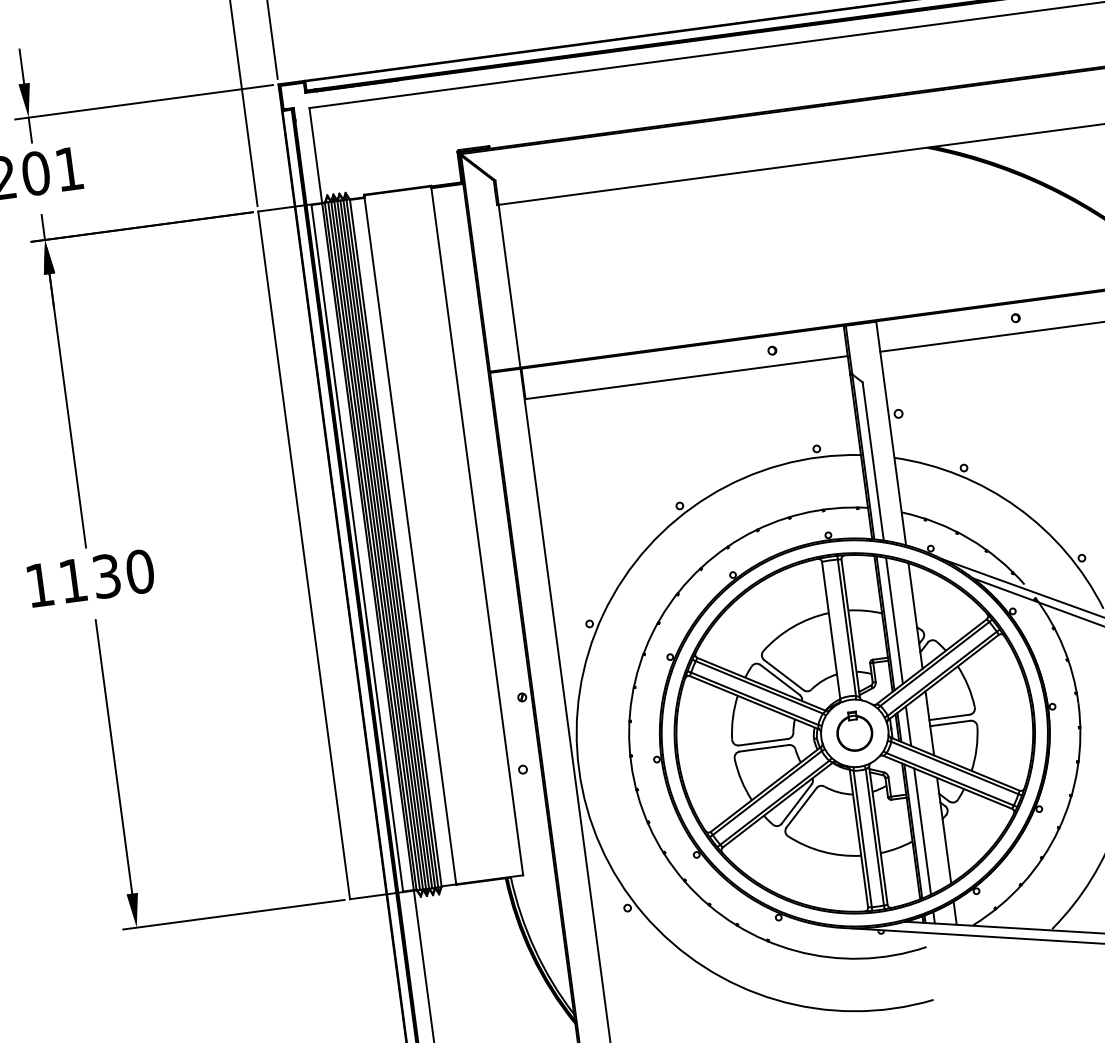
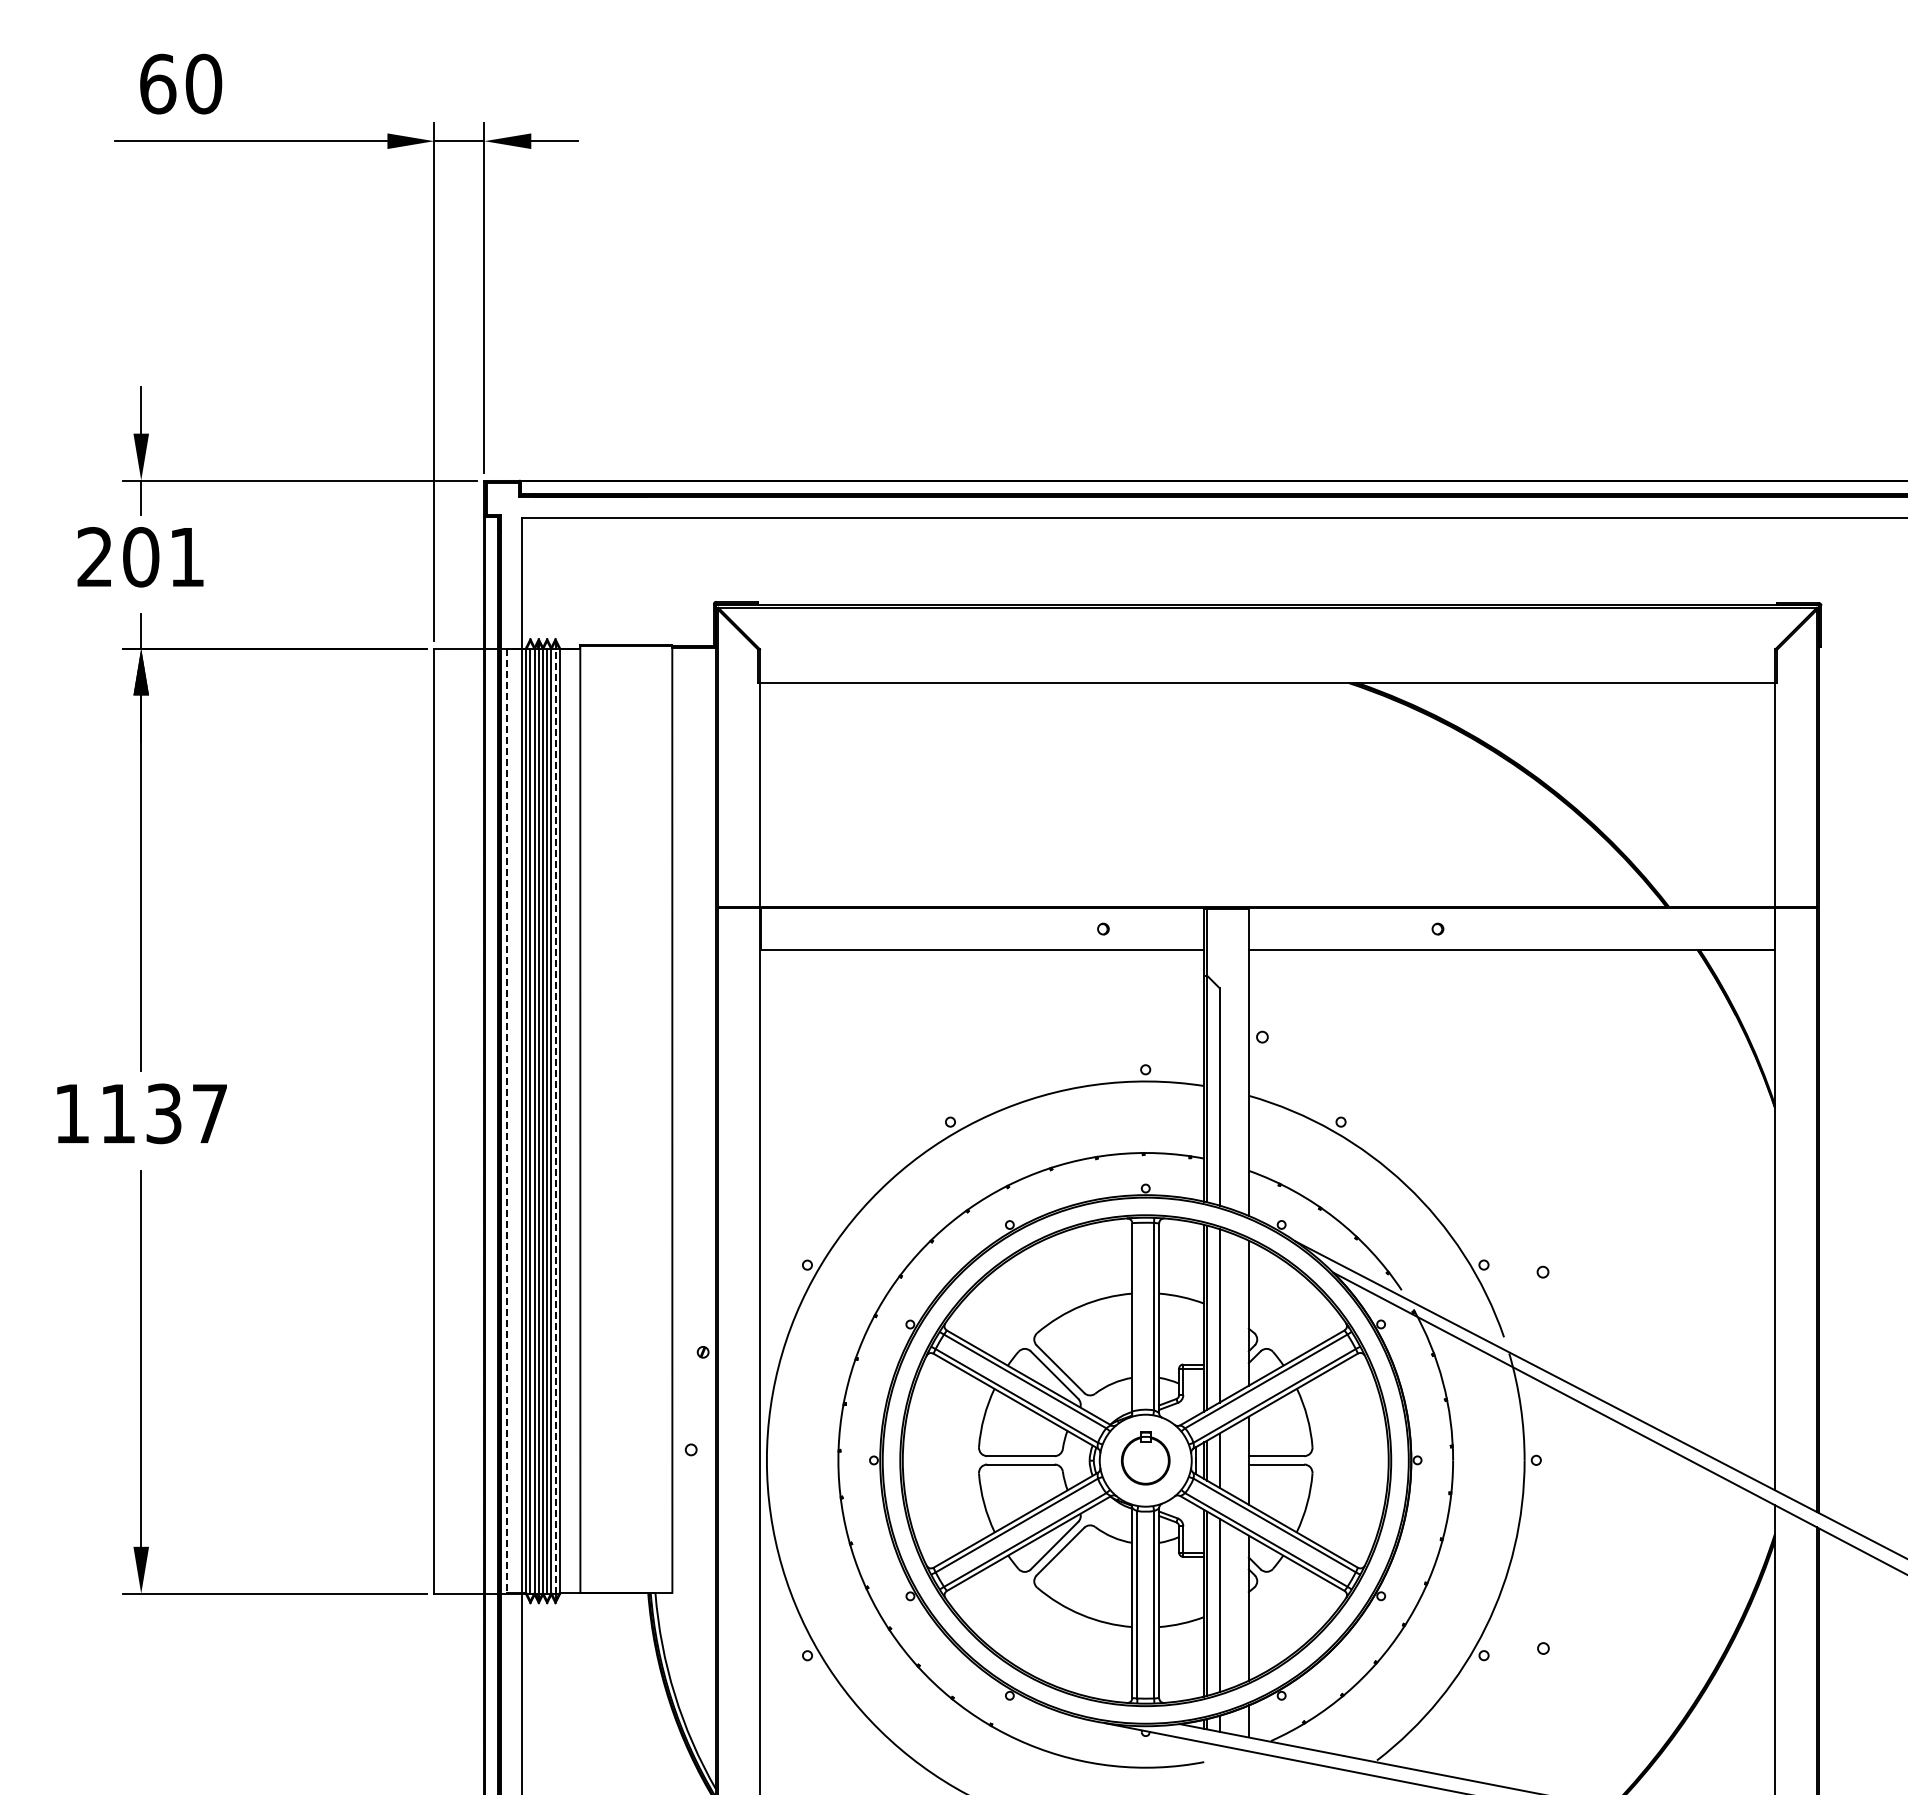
line: (392, 543) -> (555, 1121), solid -> dashed
line: (357, 548) -> (507, 1121), solid -> dashed
text: (140, 571) -> (210, 1113), 1130 -> 1137

